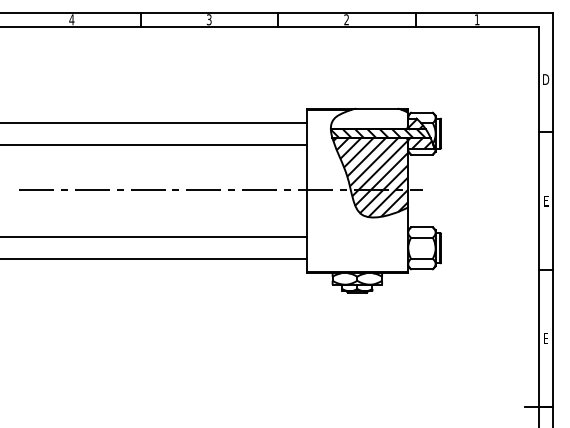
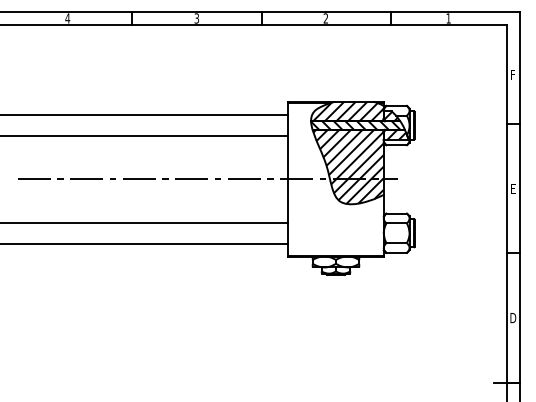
text: (546, 79) -> (513, 74), D -> F
hatch: (370, 118) -> (348, 111), added
text: (546, 338) -> (513, 317), E -> D

